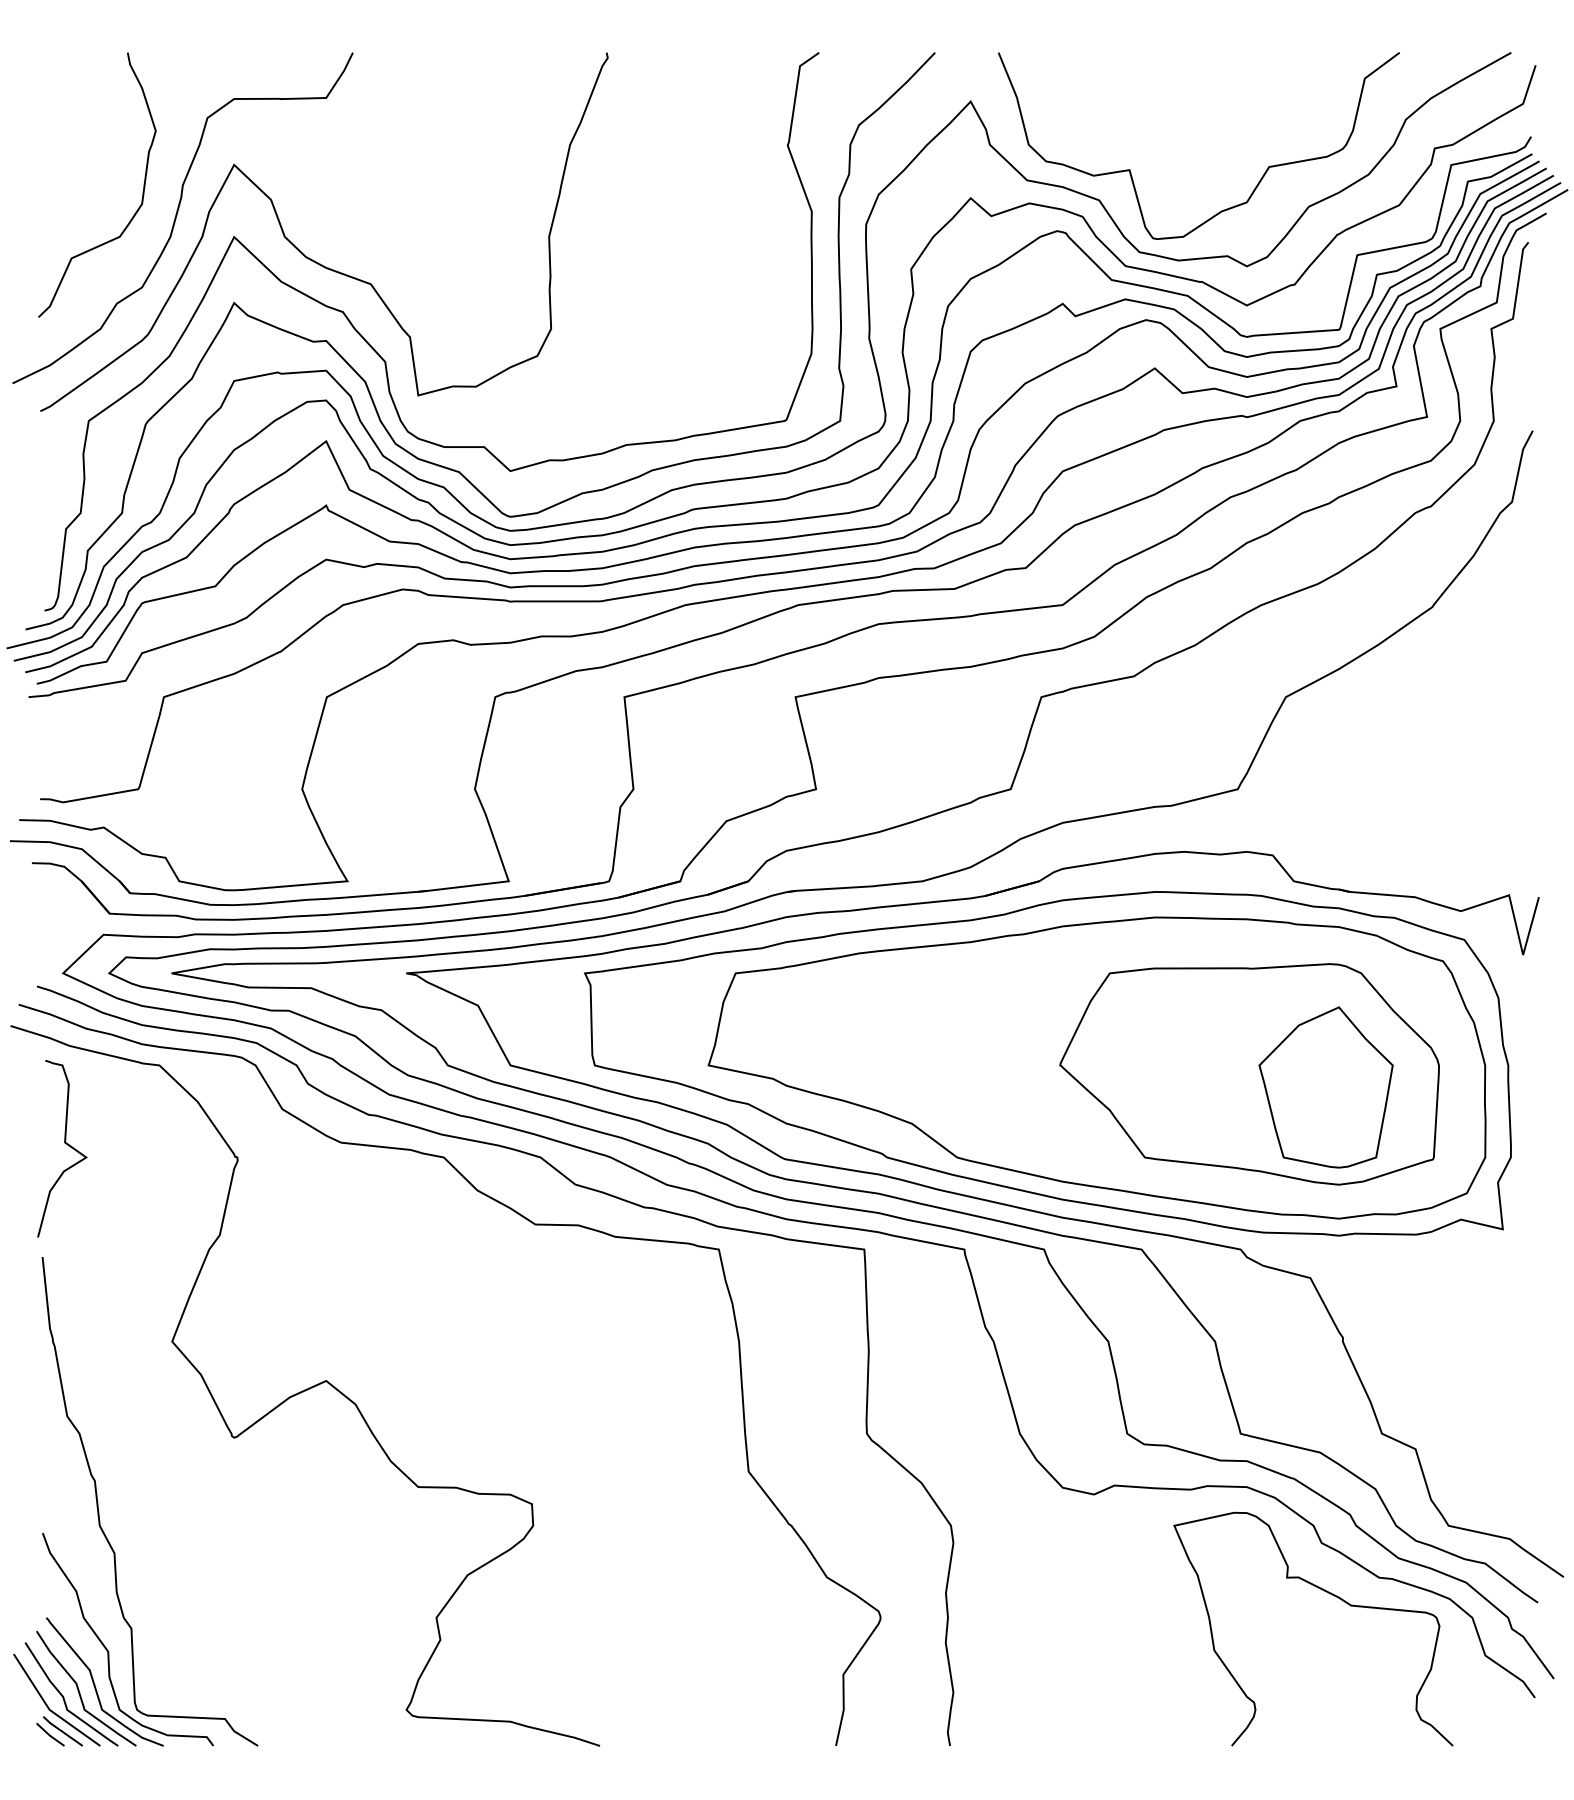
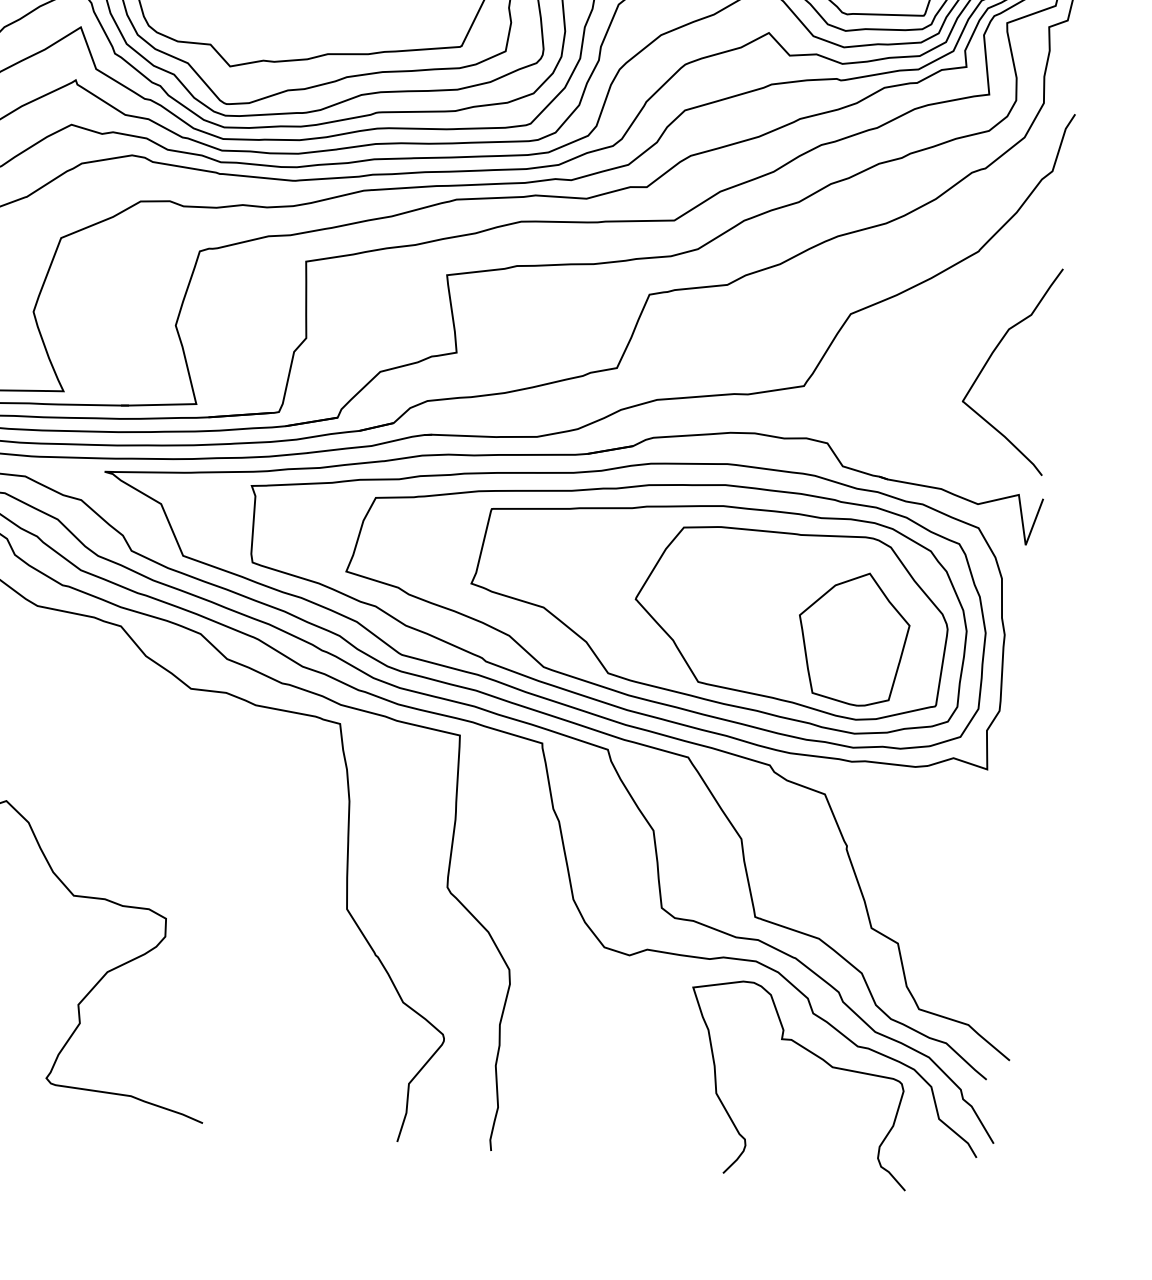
curve: (1458, 735) -> (989, 359), added
part: (1160, 1072) -> (717, 613), added

